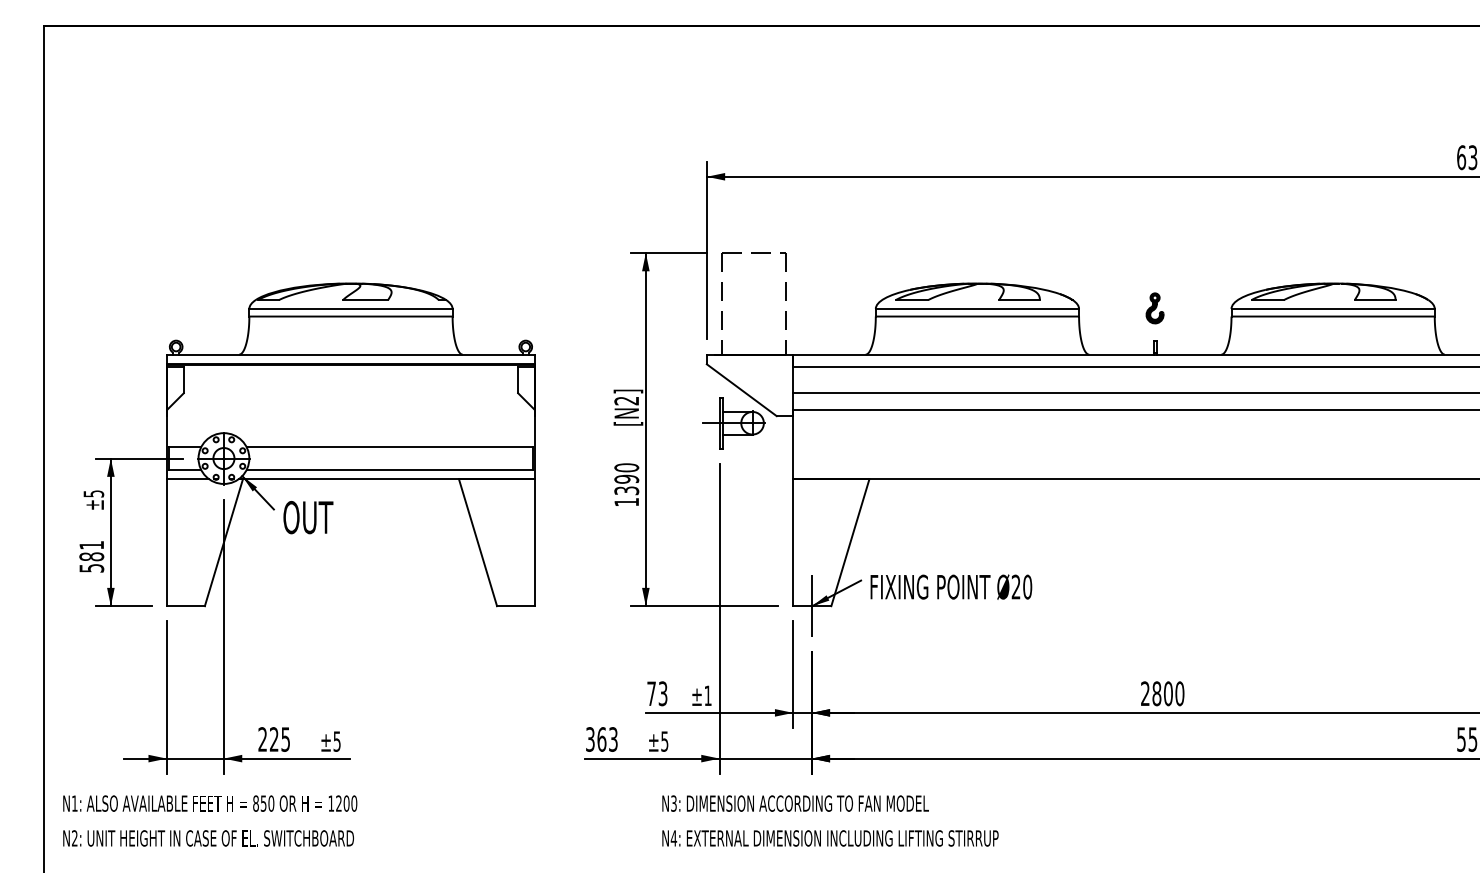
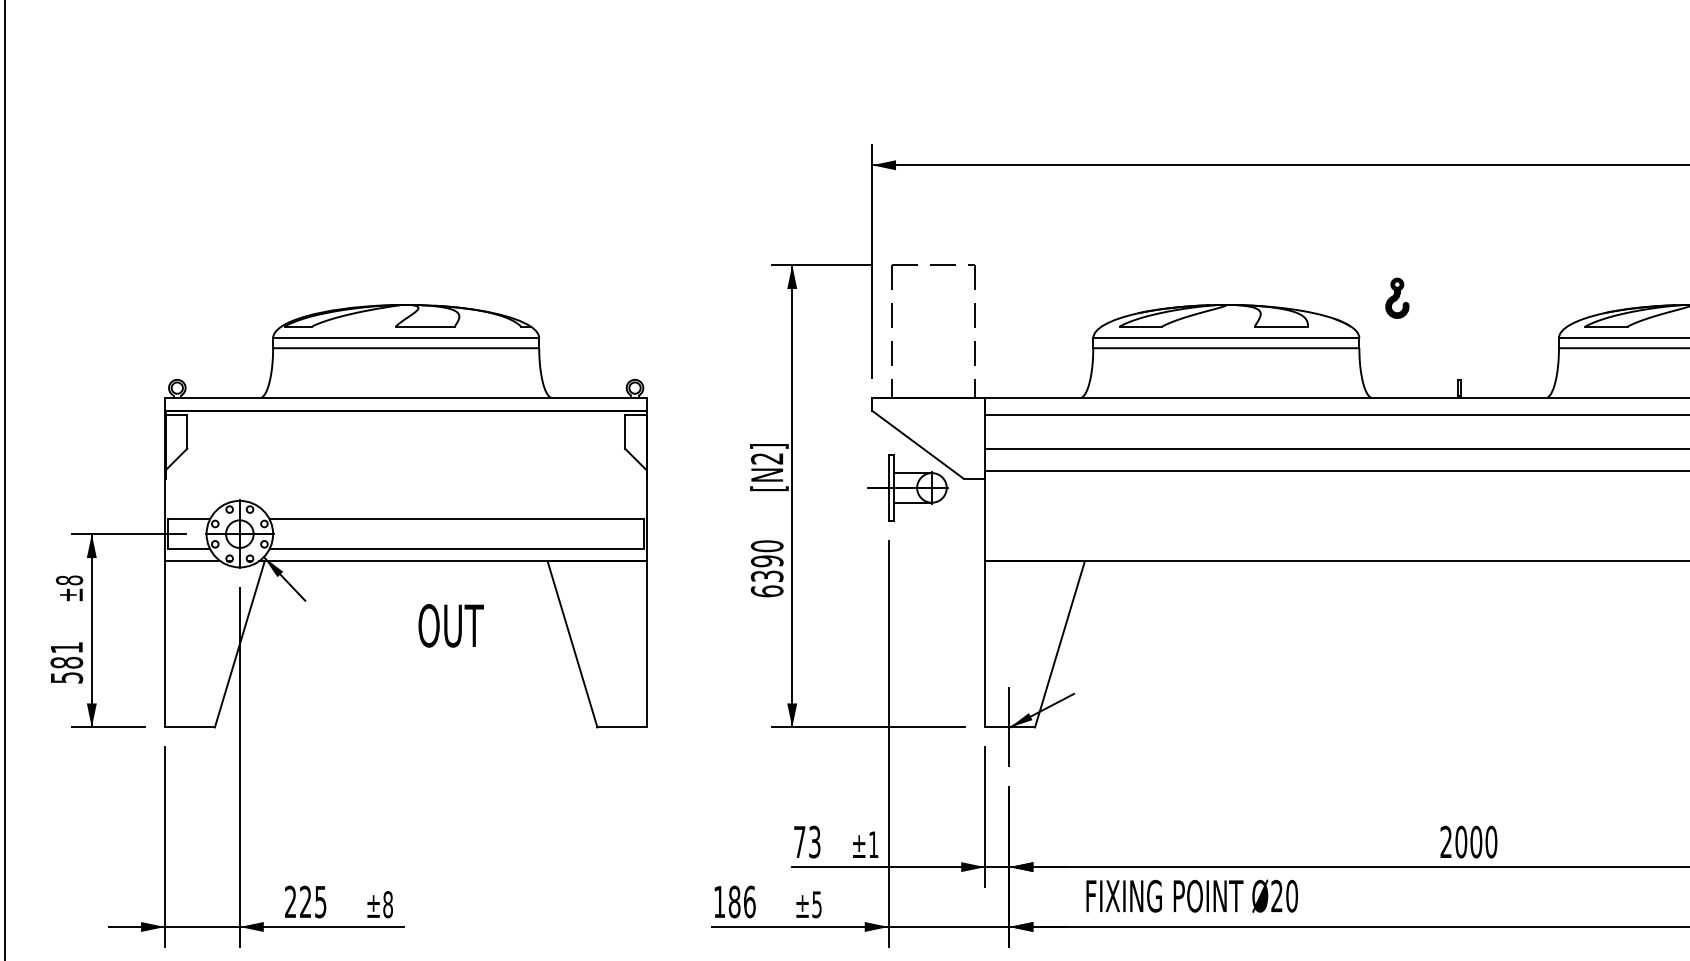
part: (1154, 308) -> (1396, 298), moved
text: (93, 493) -> (69, 579), ±5 -> ±8
text: (626, 501) -> (766, 590), 1390 -> 6390
text: (308, 517) -> (451, 625), moved
text: (951, 586) -> (1192, 895), moved
text: (1156, 693) -> (1460, 841), 2800 -> 2000
text: (601, 739) -> (734, 901), 363 -> 186
text: (336, 741) -> (387, 904), ±5 -> ±8

